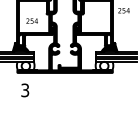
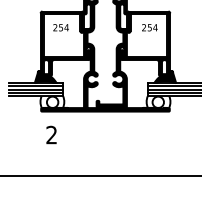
text: (123, 10) -> (149, 27), moved
text: (31, 20) -> (60, 27), moved
text: (25, 90) -> (51, 135), 3 -> 2

